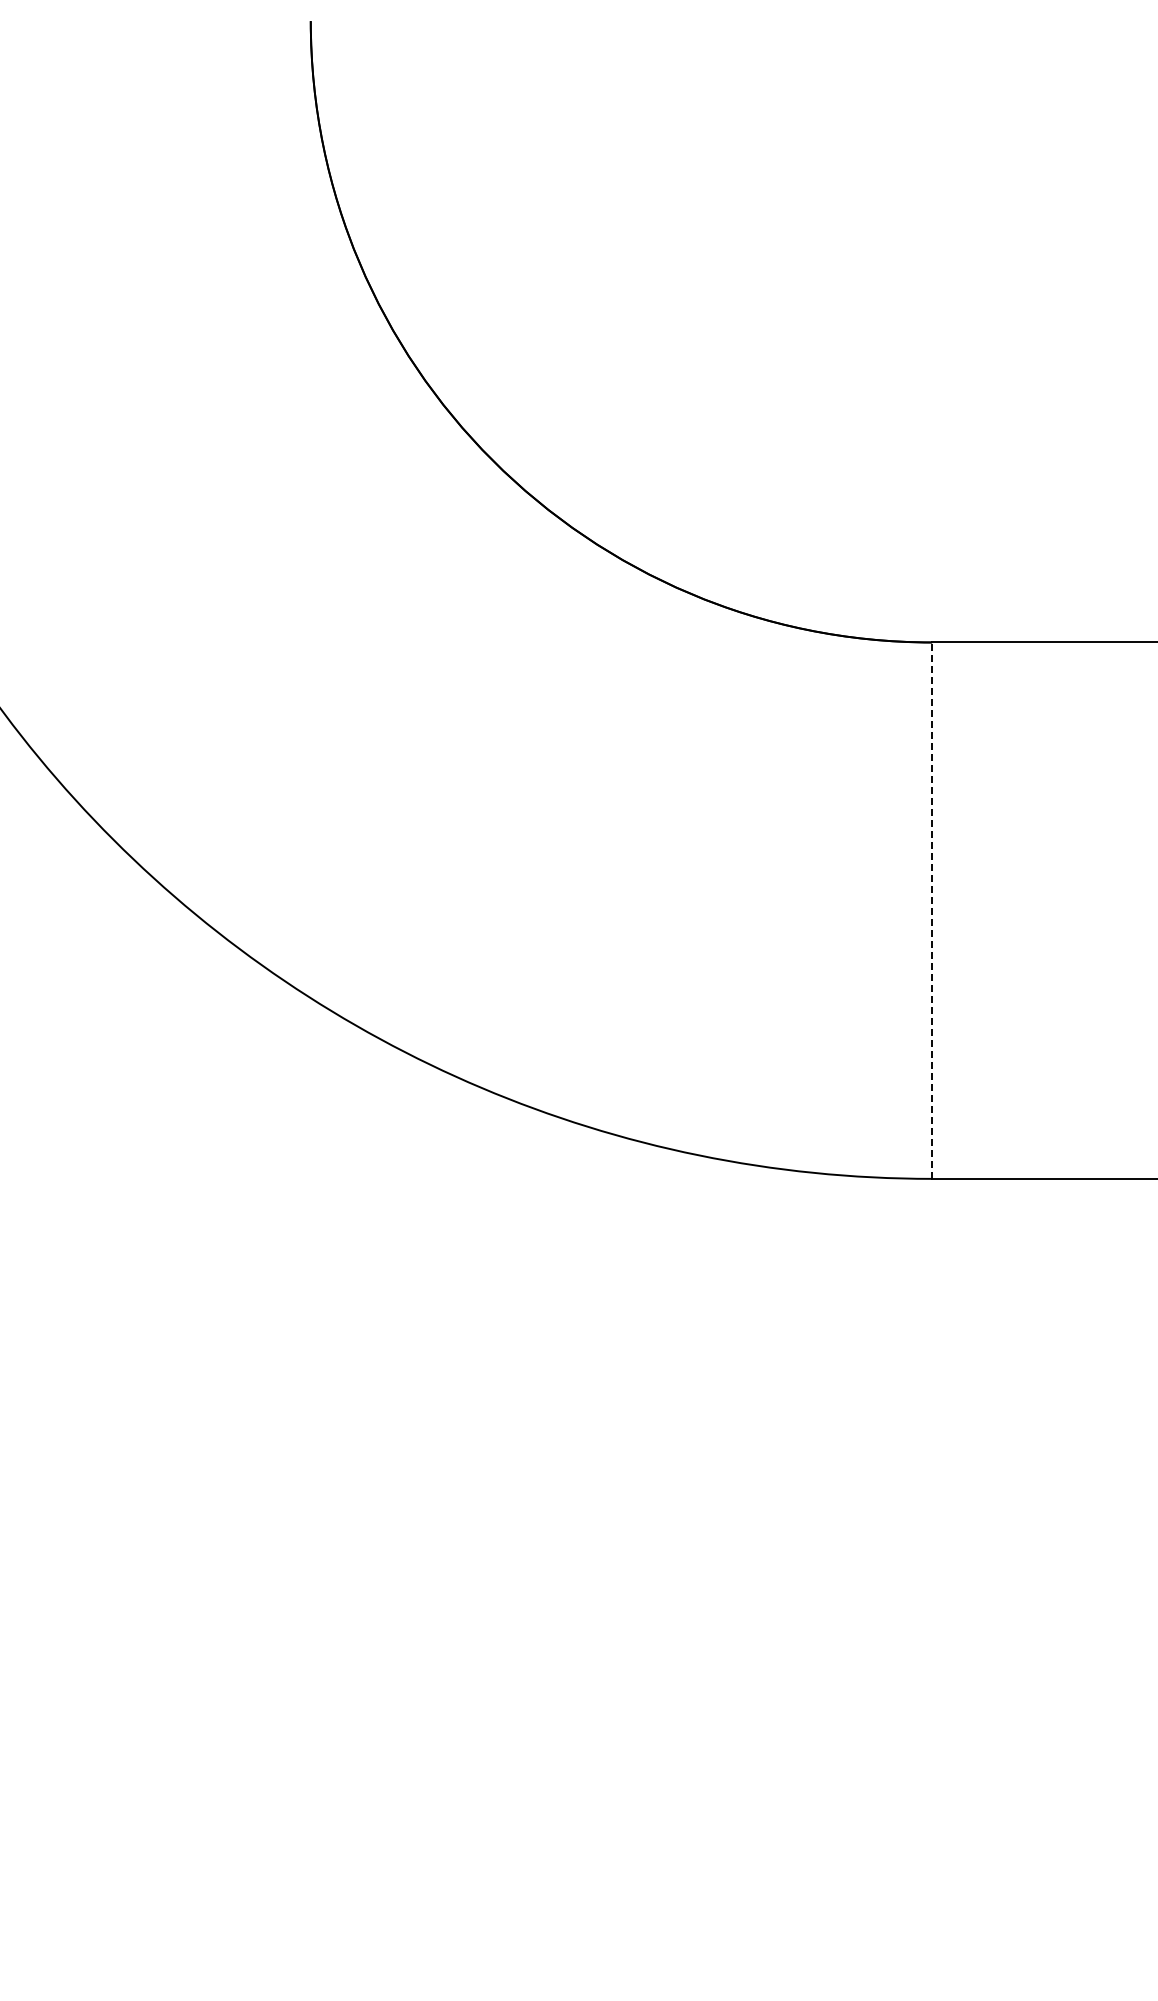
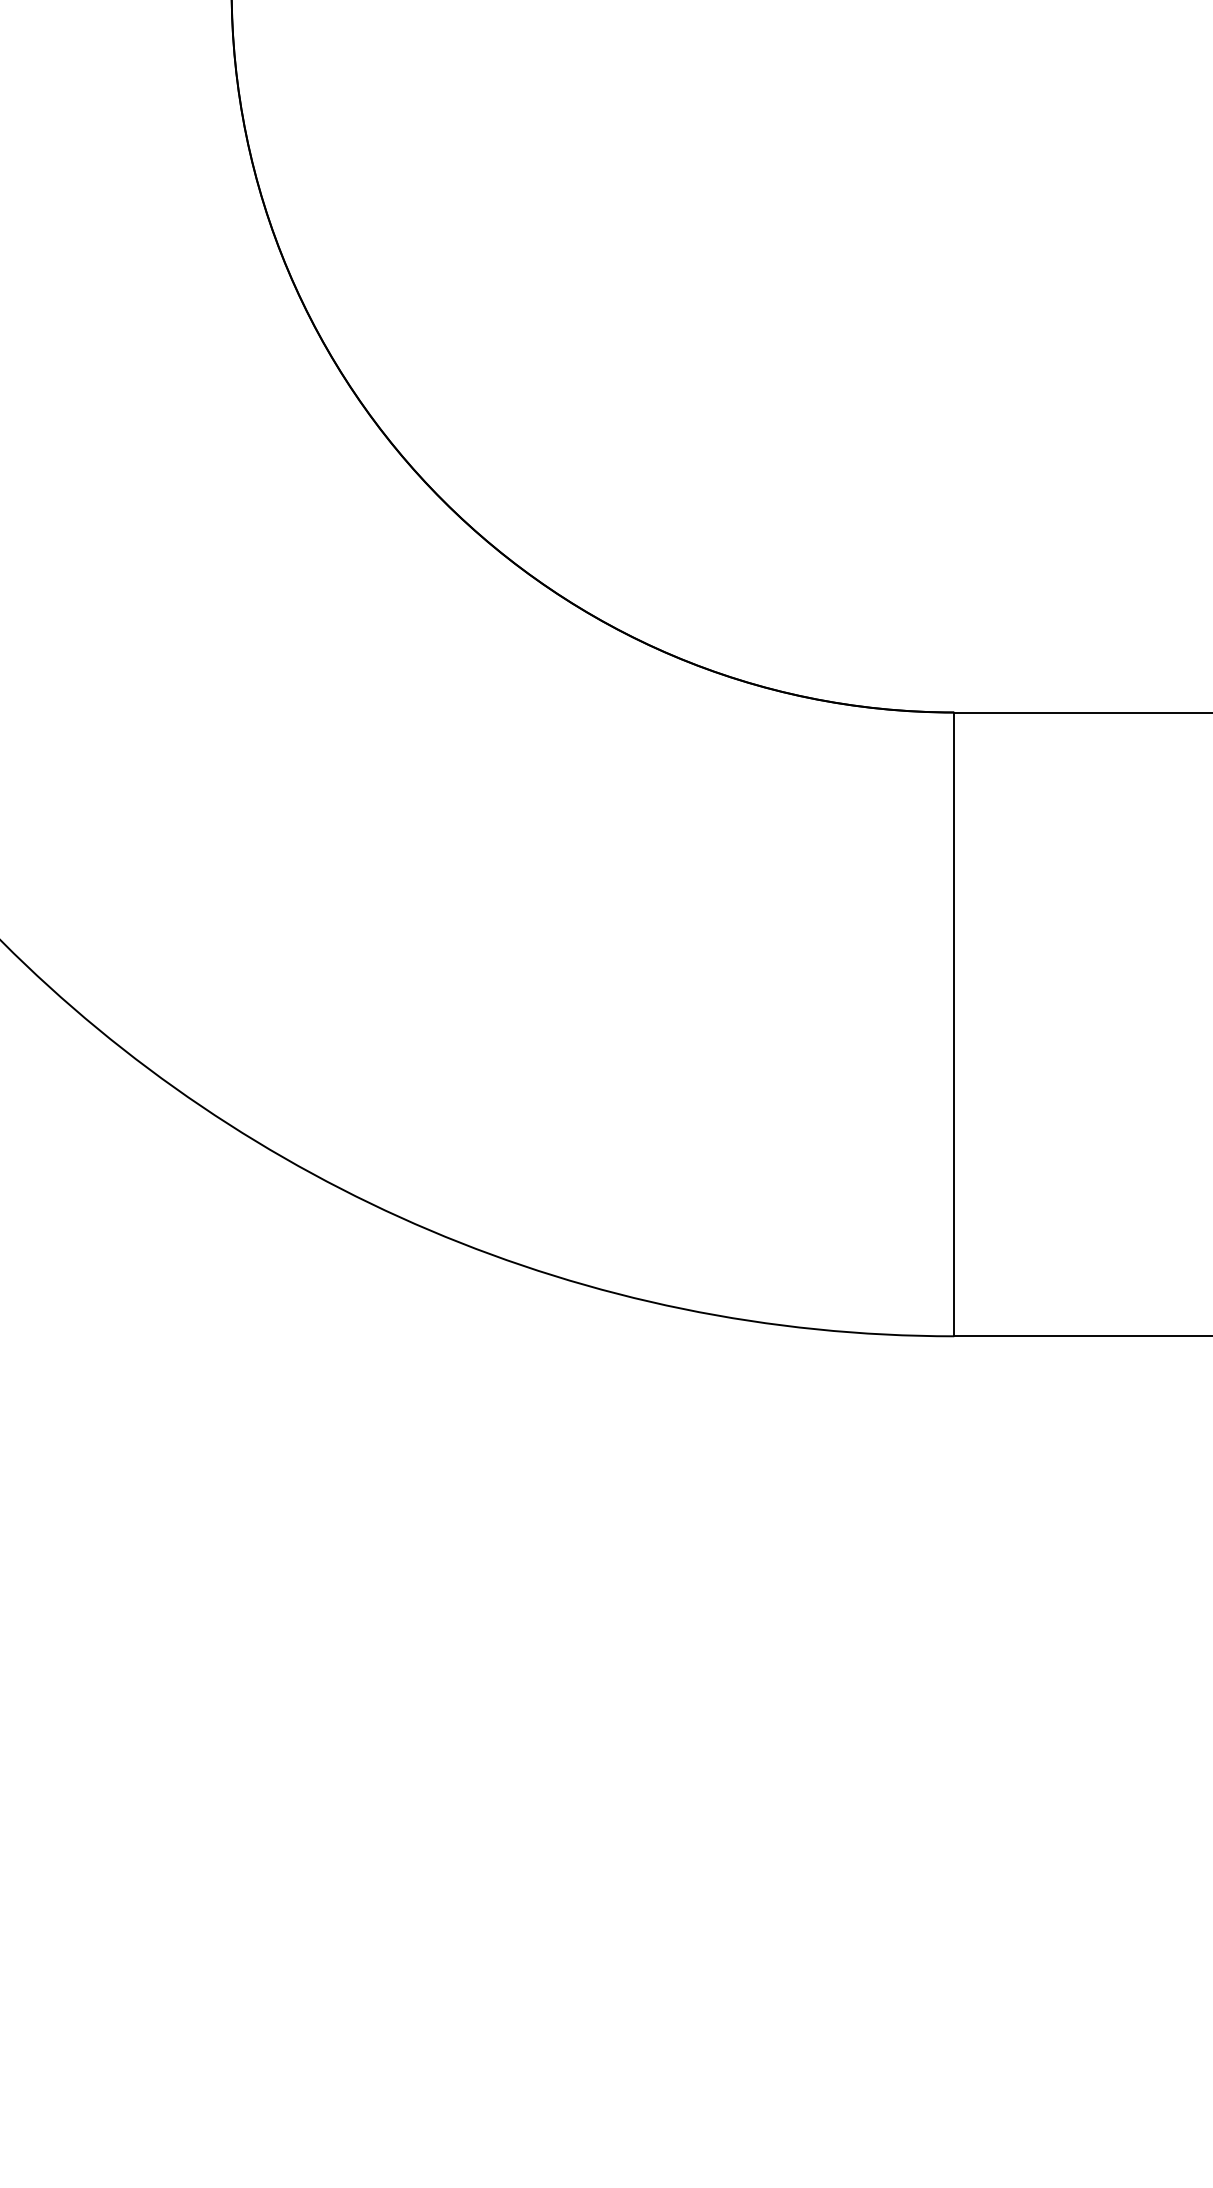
line: (932, 910) -> (954, 1024), dashed -> solid

